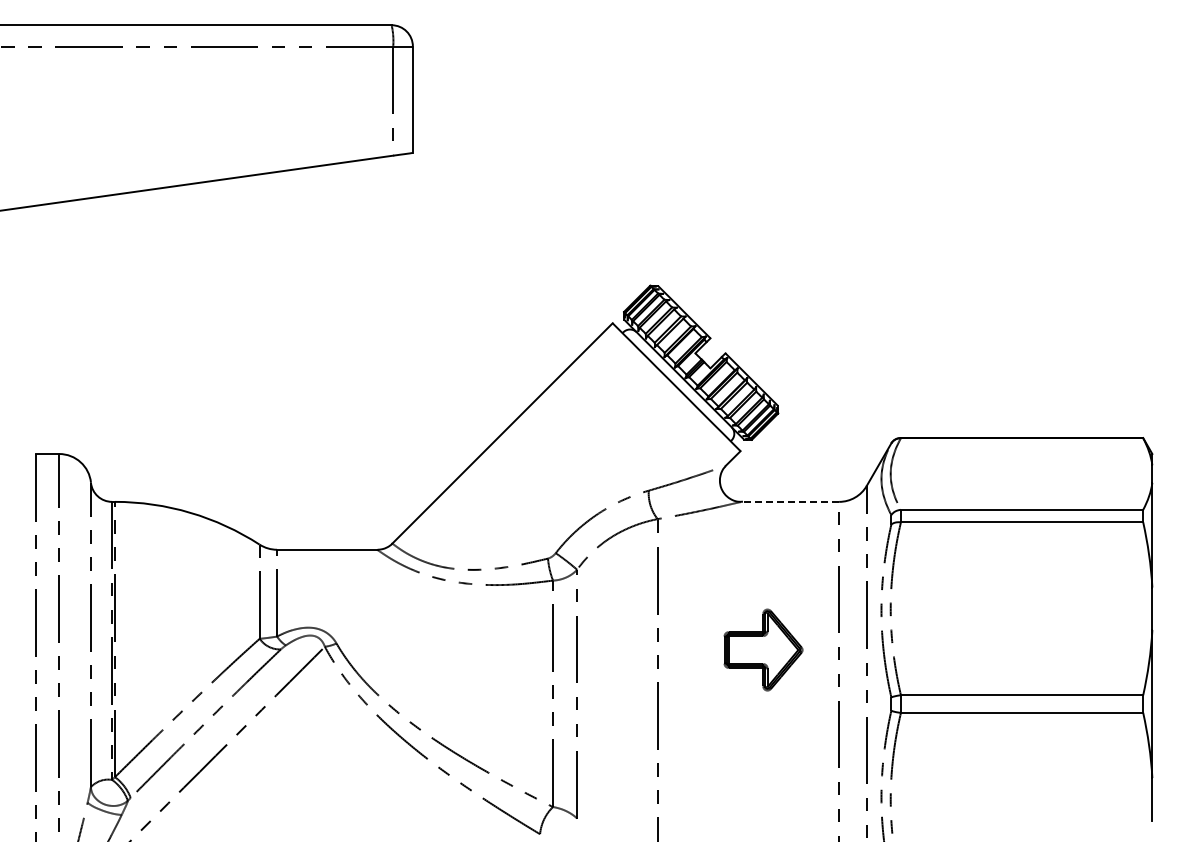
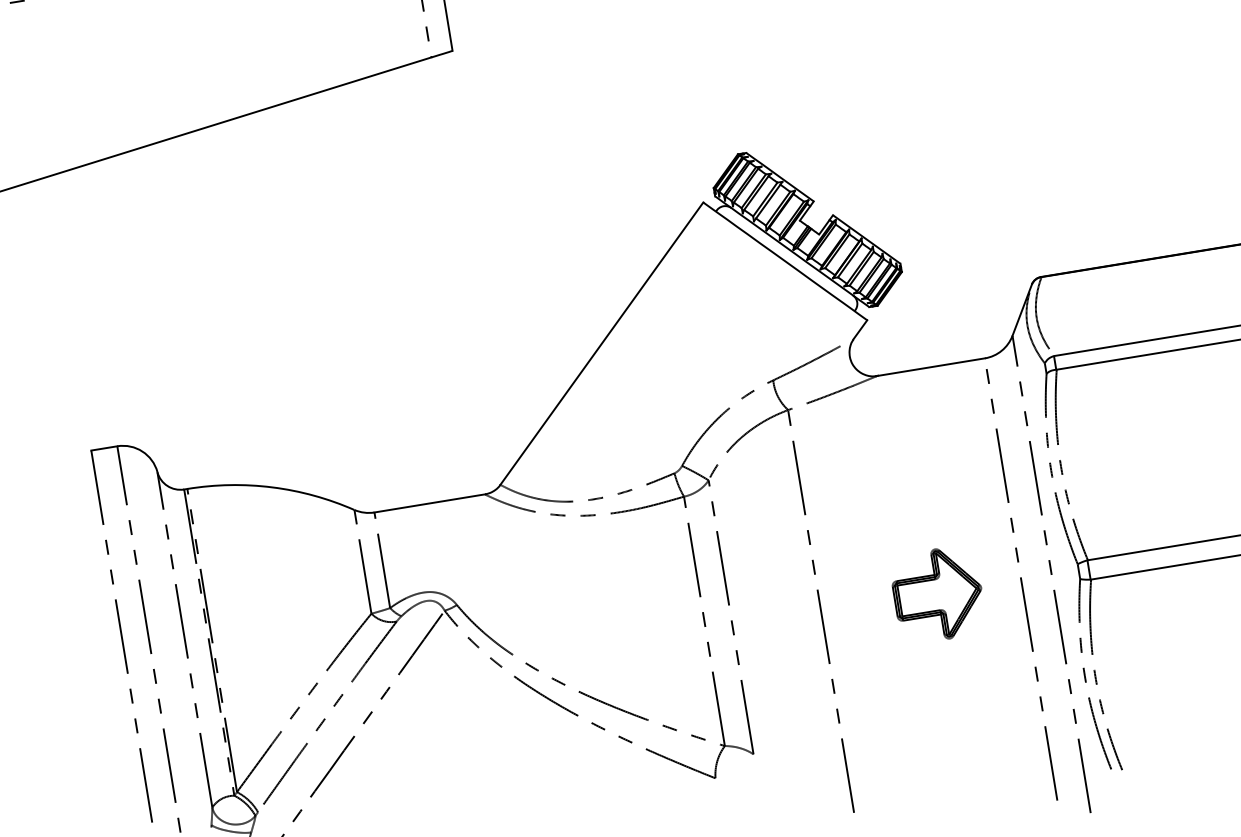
line: (789, 501) -> (930, 366), dashed -> solid
part: (763, 649) -> (938, 594), moved

